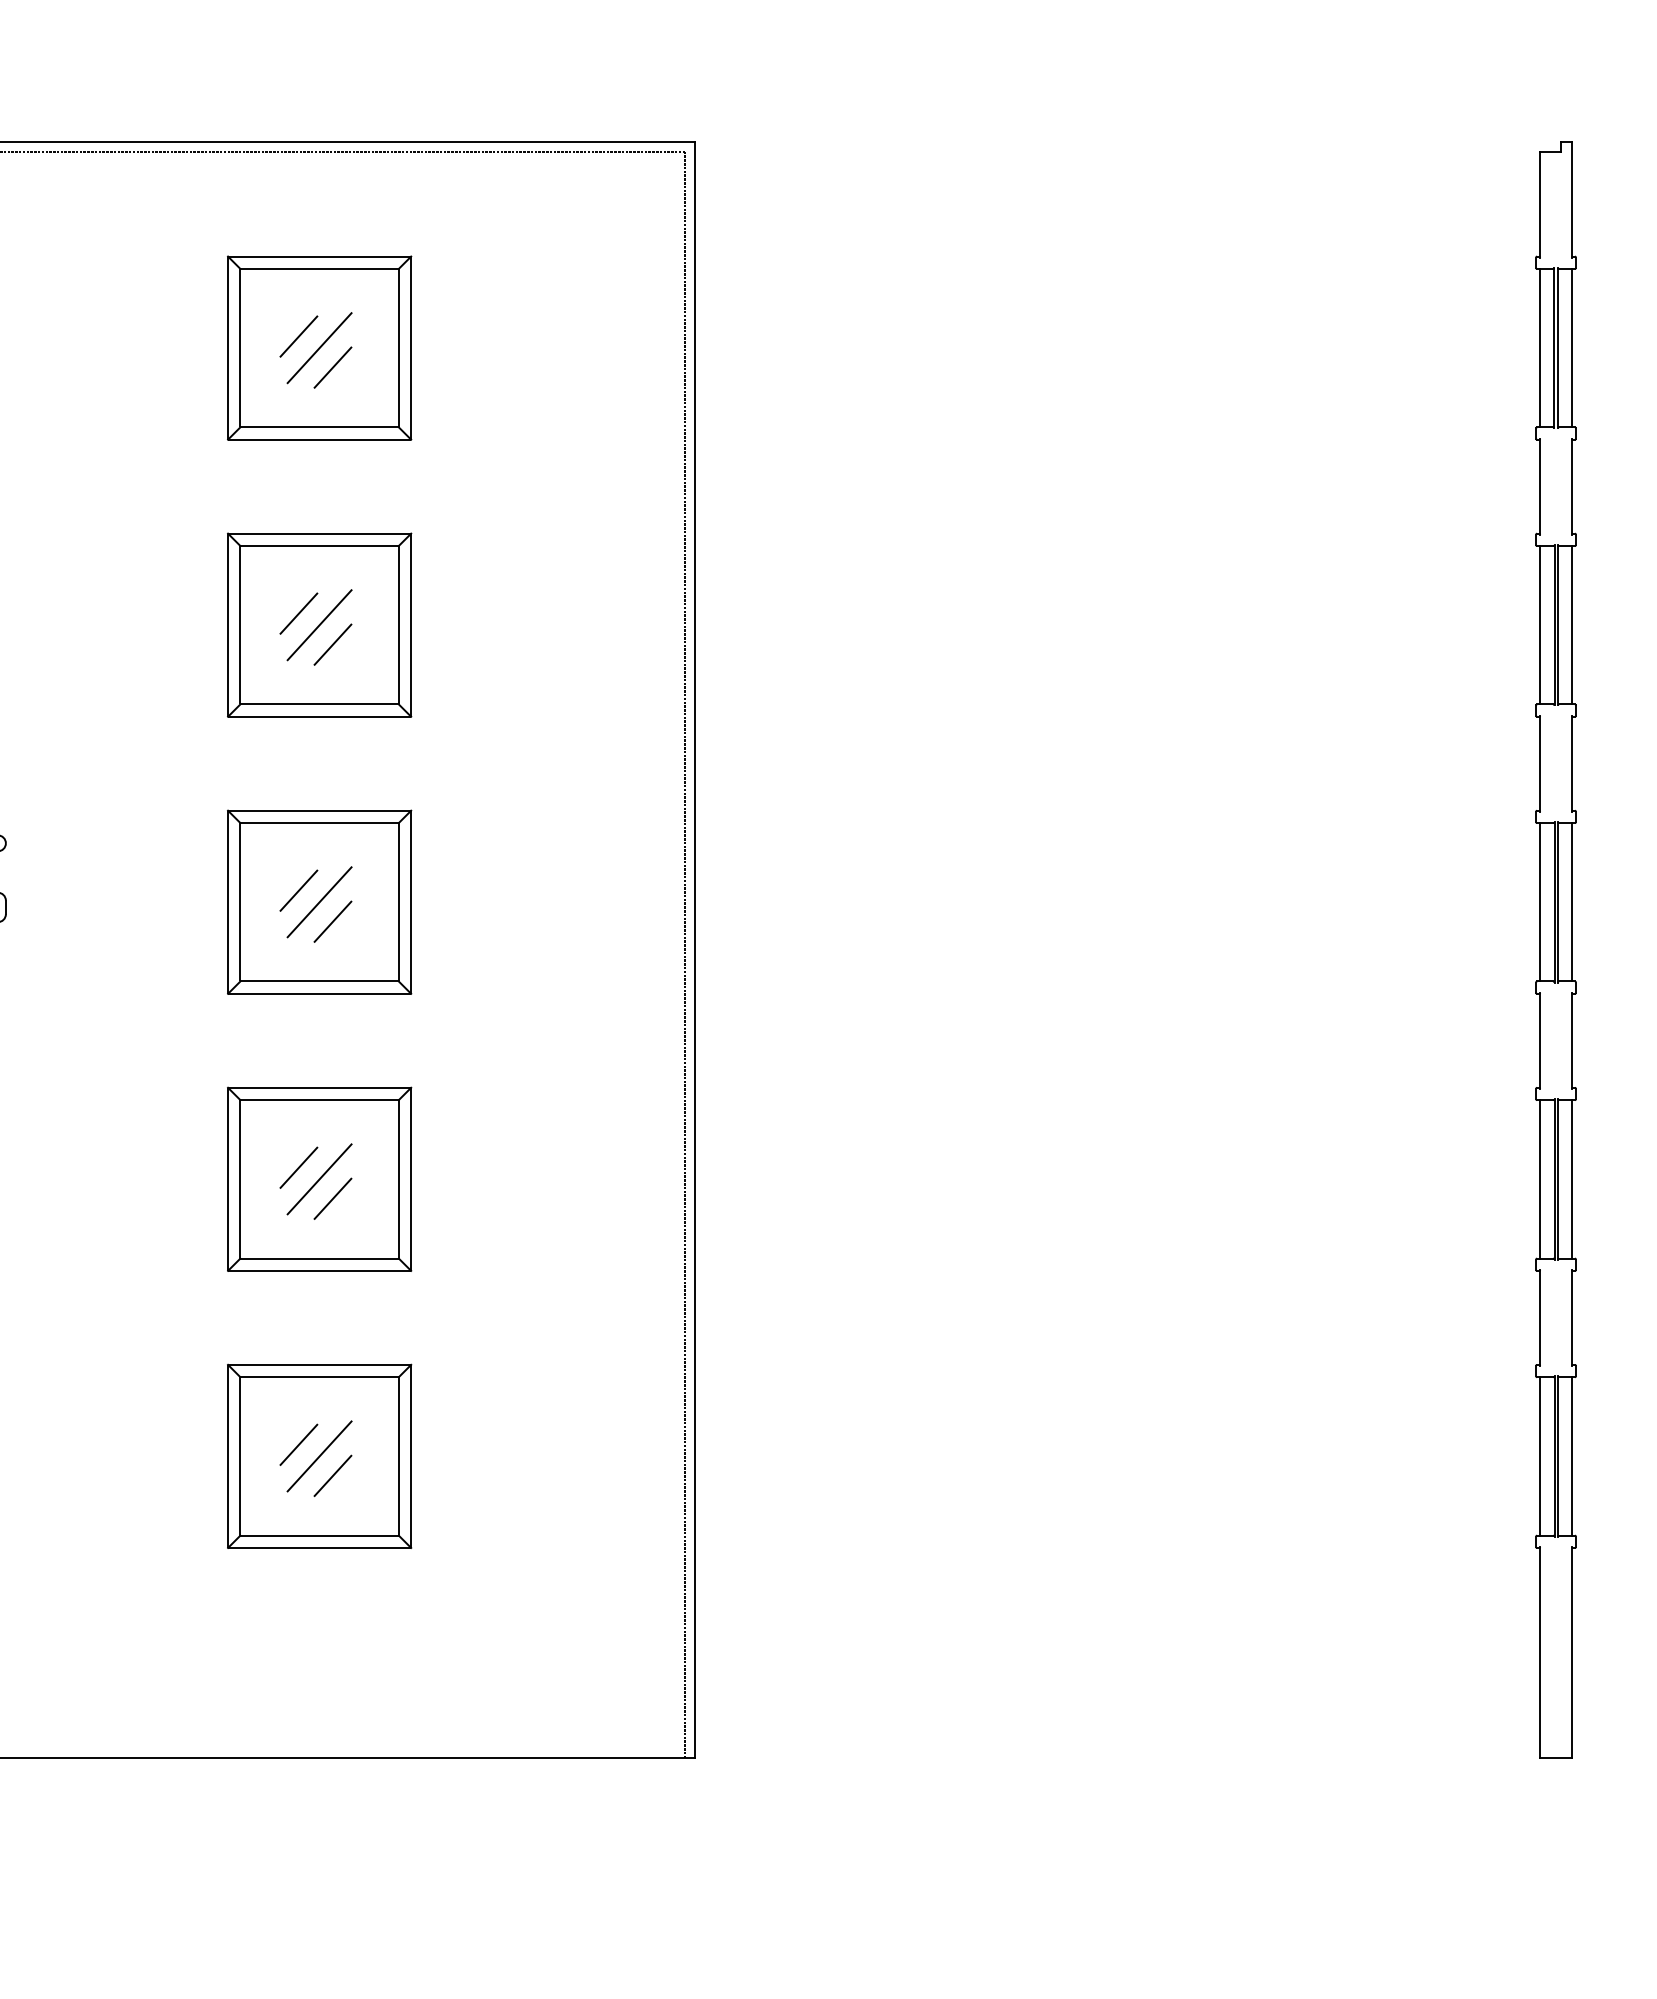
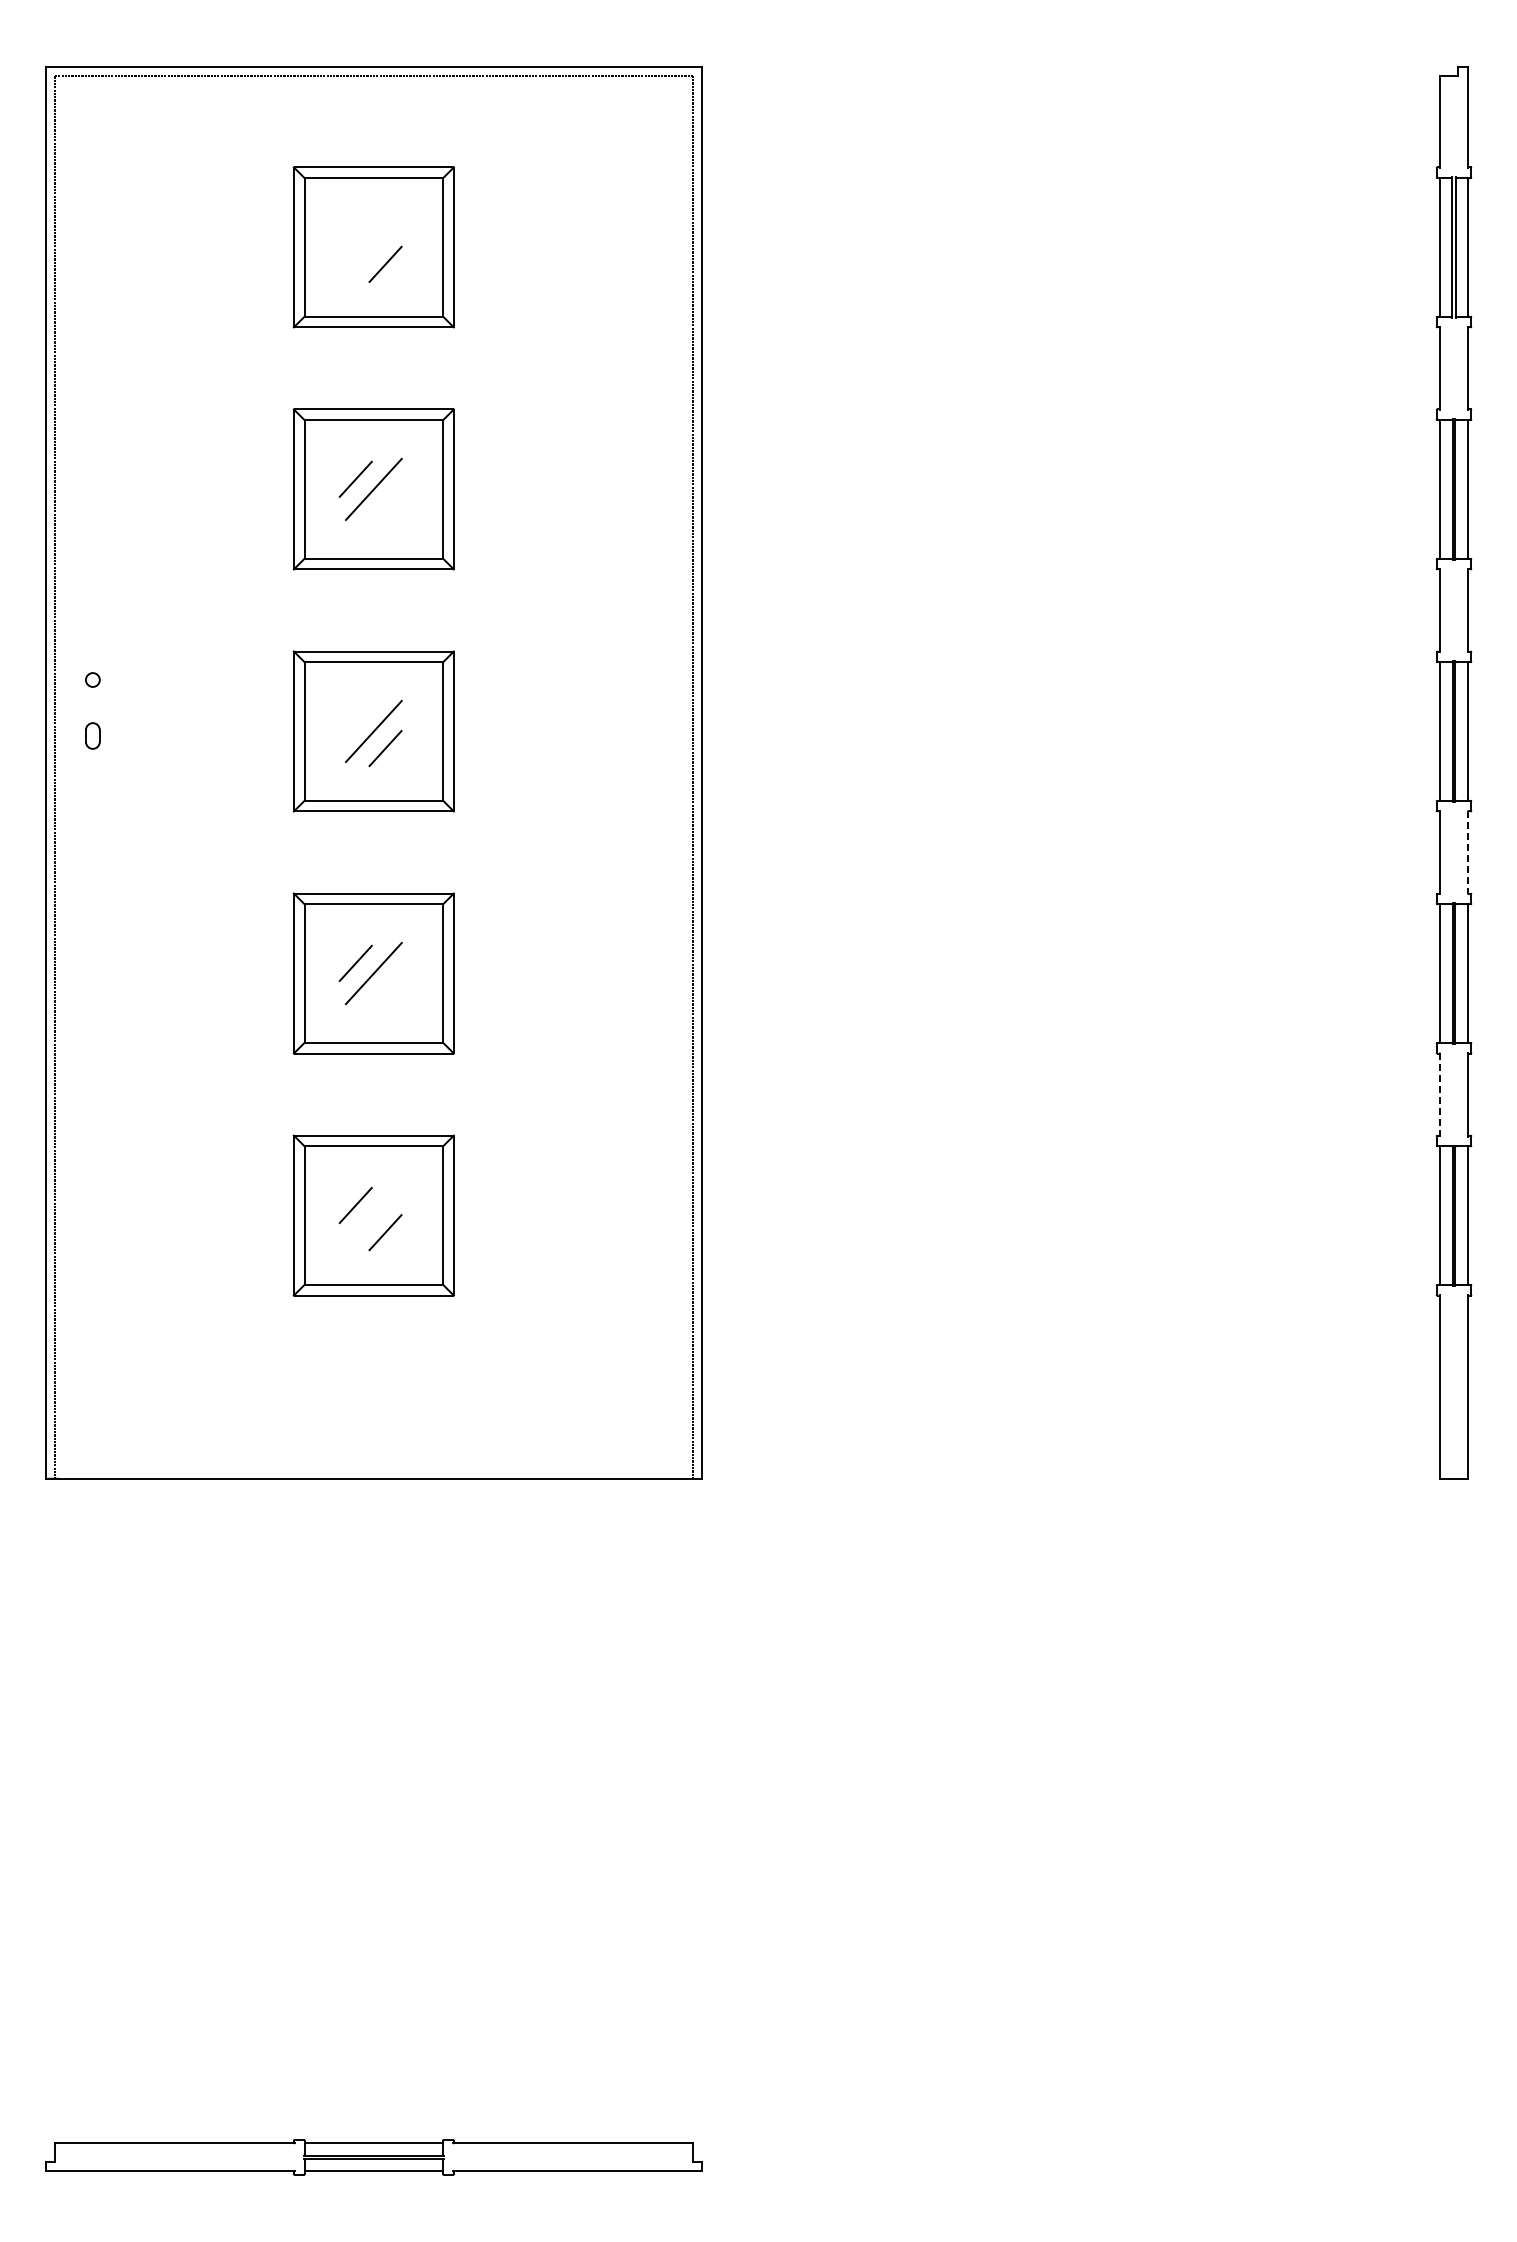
line: (298, 335) -> (355, 236), removed
line: (319, 347) -> (373, 246), removed
line: (332, 644) -> (385, 506), removed
line: (298, 889) -> (355, 720), removed
line: (1571, 1040) -> (1467, 852), solid -> dashed
line: (332, 1198) -> (385, 990), removed
line: (1540, 1317) -> (1440, 1094), solid -> dashed
line: (319, 1456) -> (373, 1215), removed

